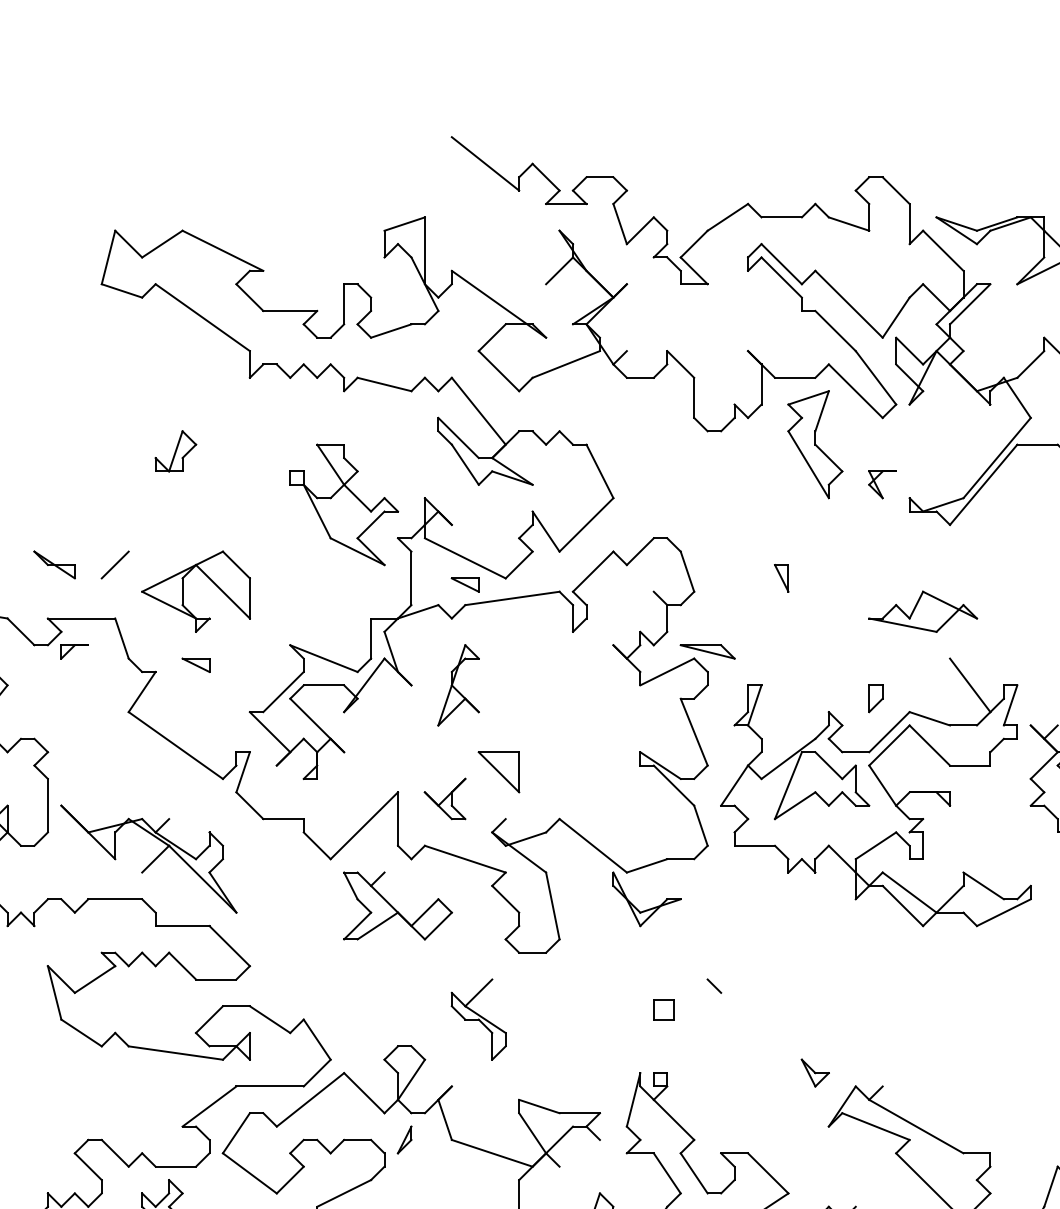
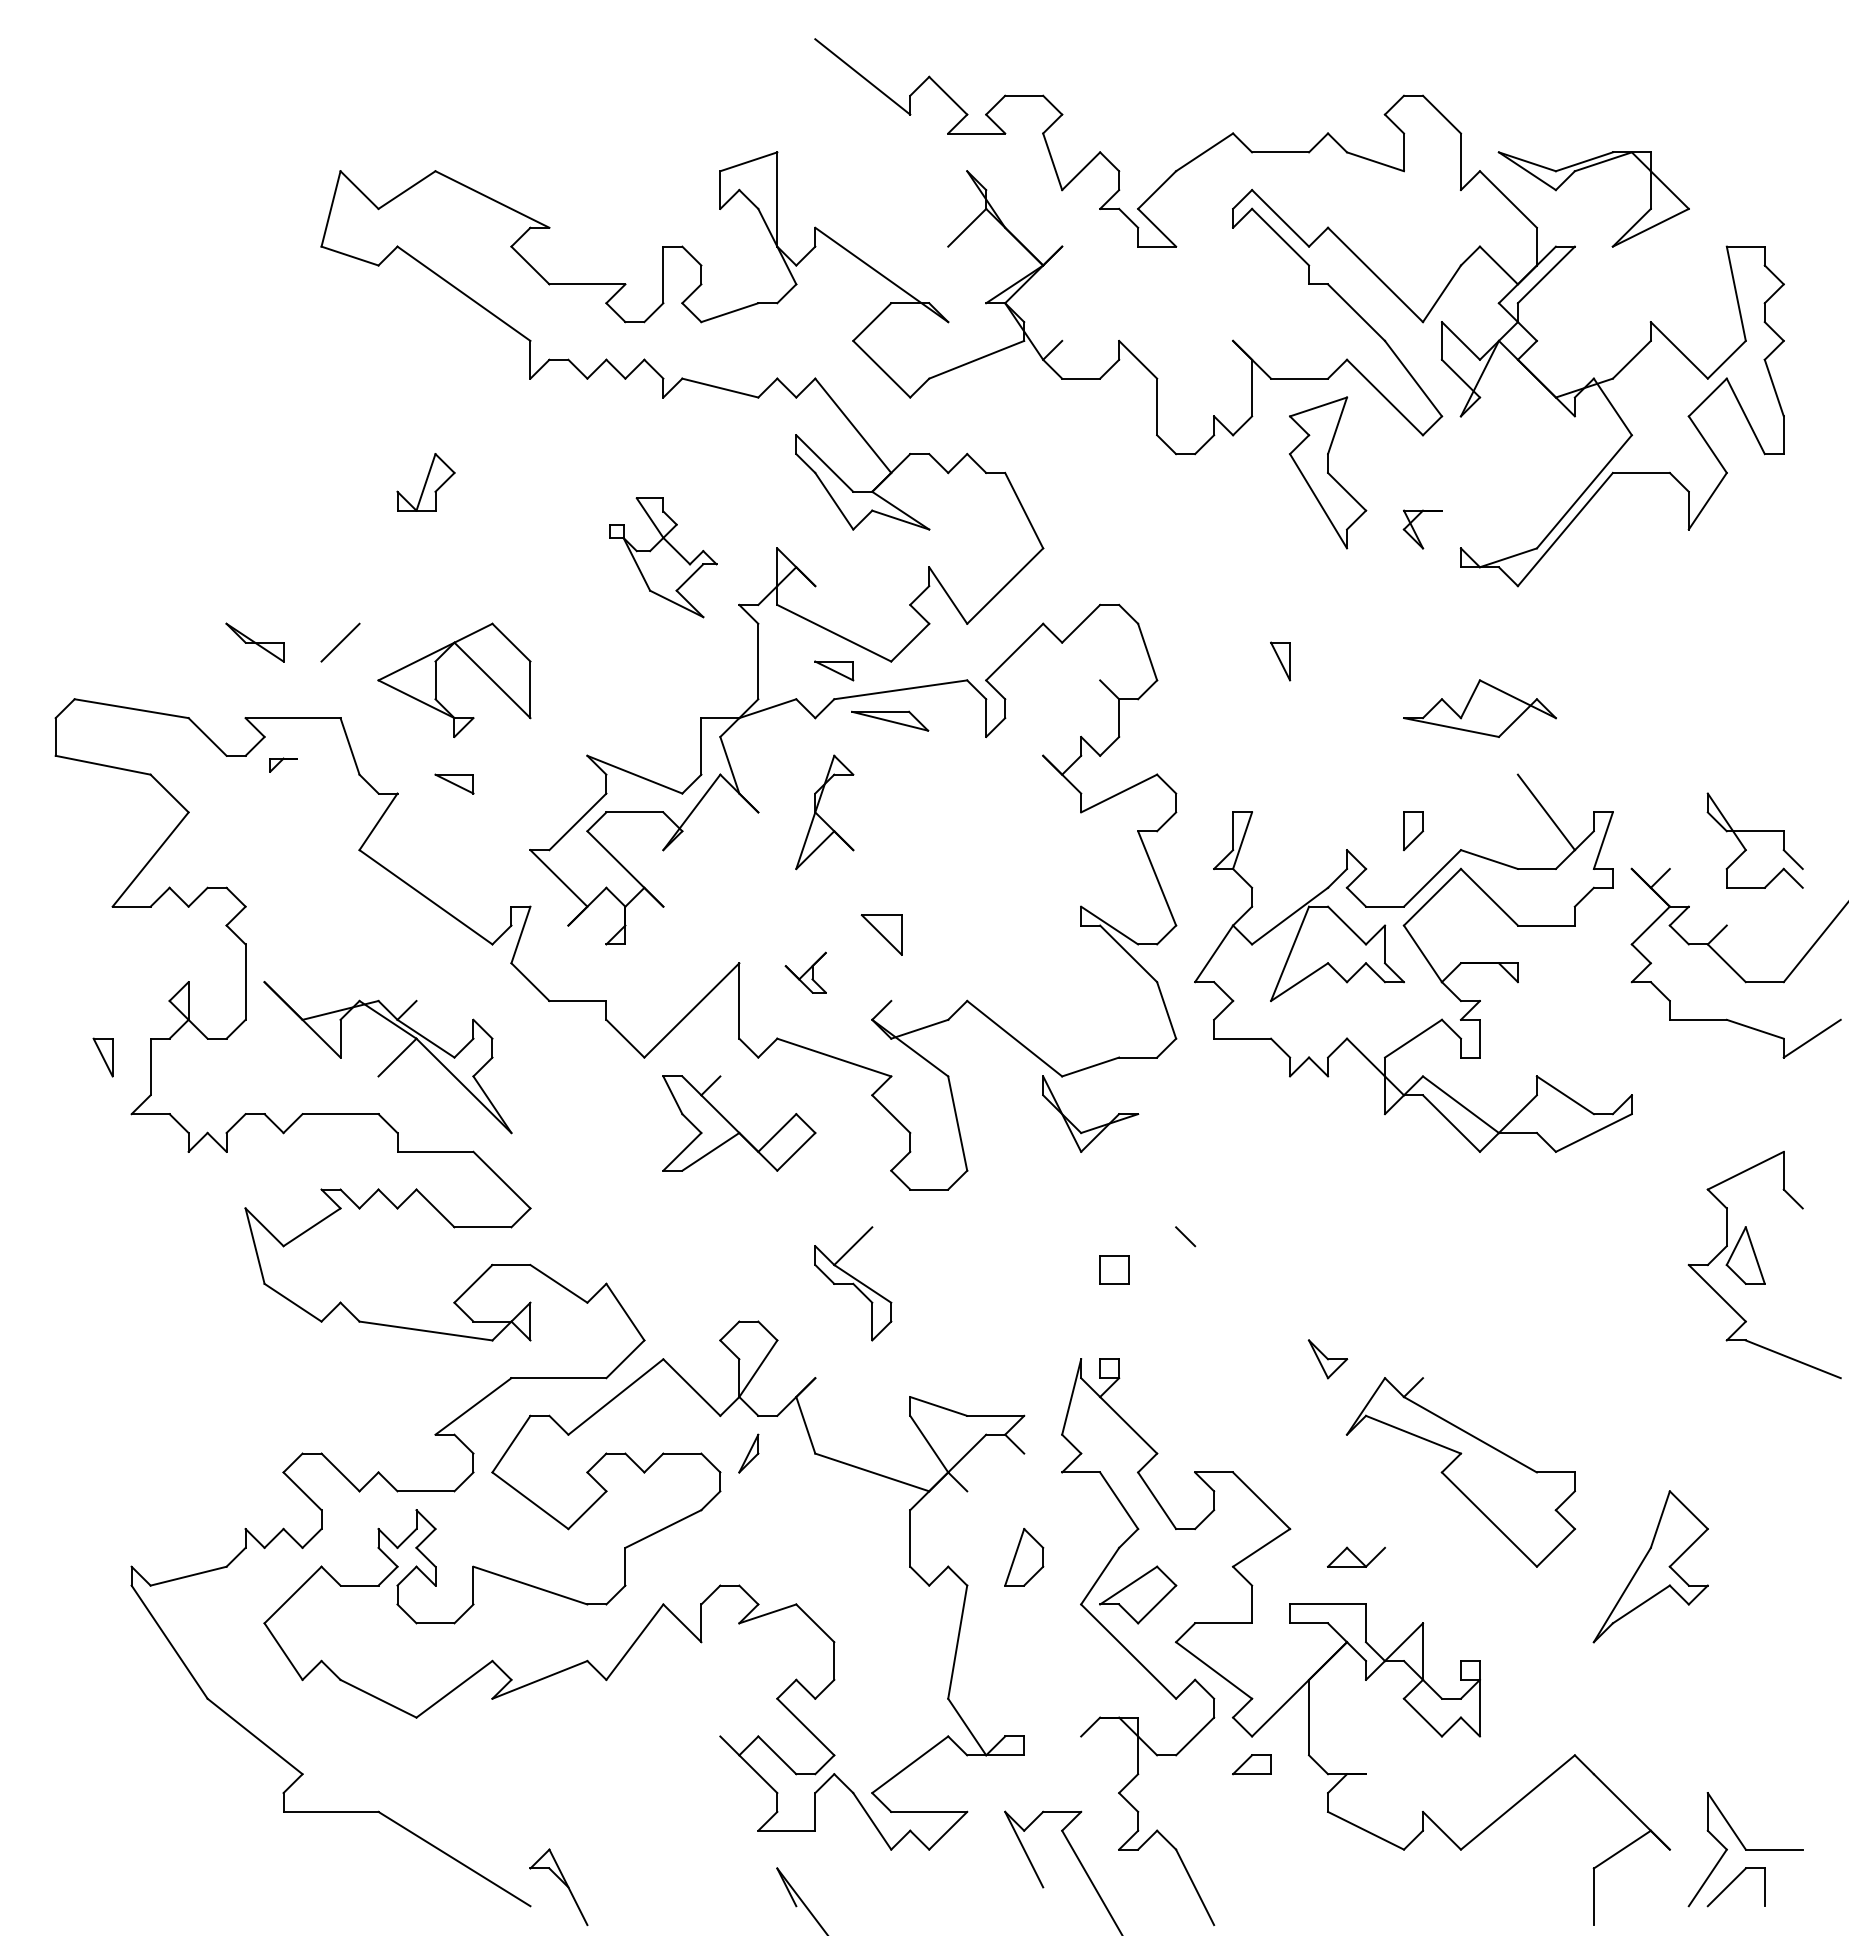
part: (344, 504) -> (663, 557), size x0.7
part: (74, 651) -> (283, 764), size x0.7
part: (707, 651) -> (890, 720), moved
part: (498, 771) -> (881, 934), size x0.7
part: (444, 798) -> (805, 972), size x0.7

